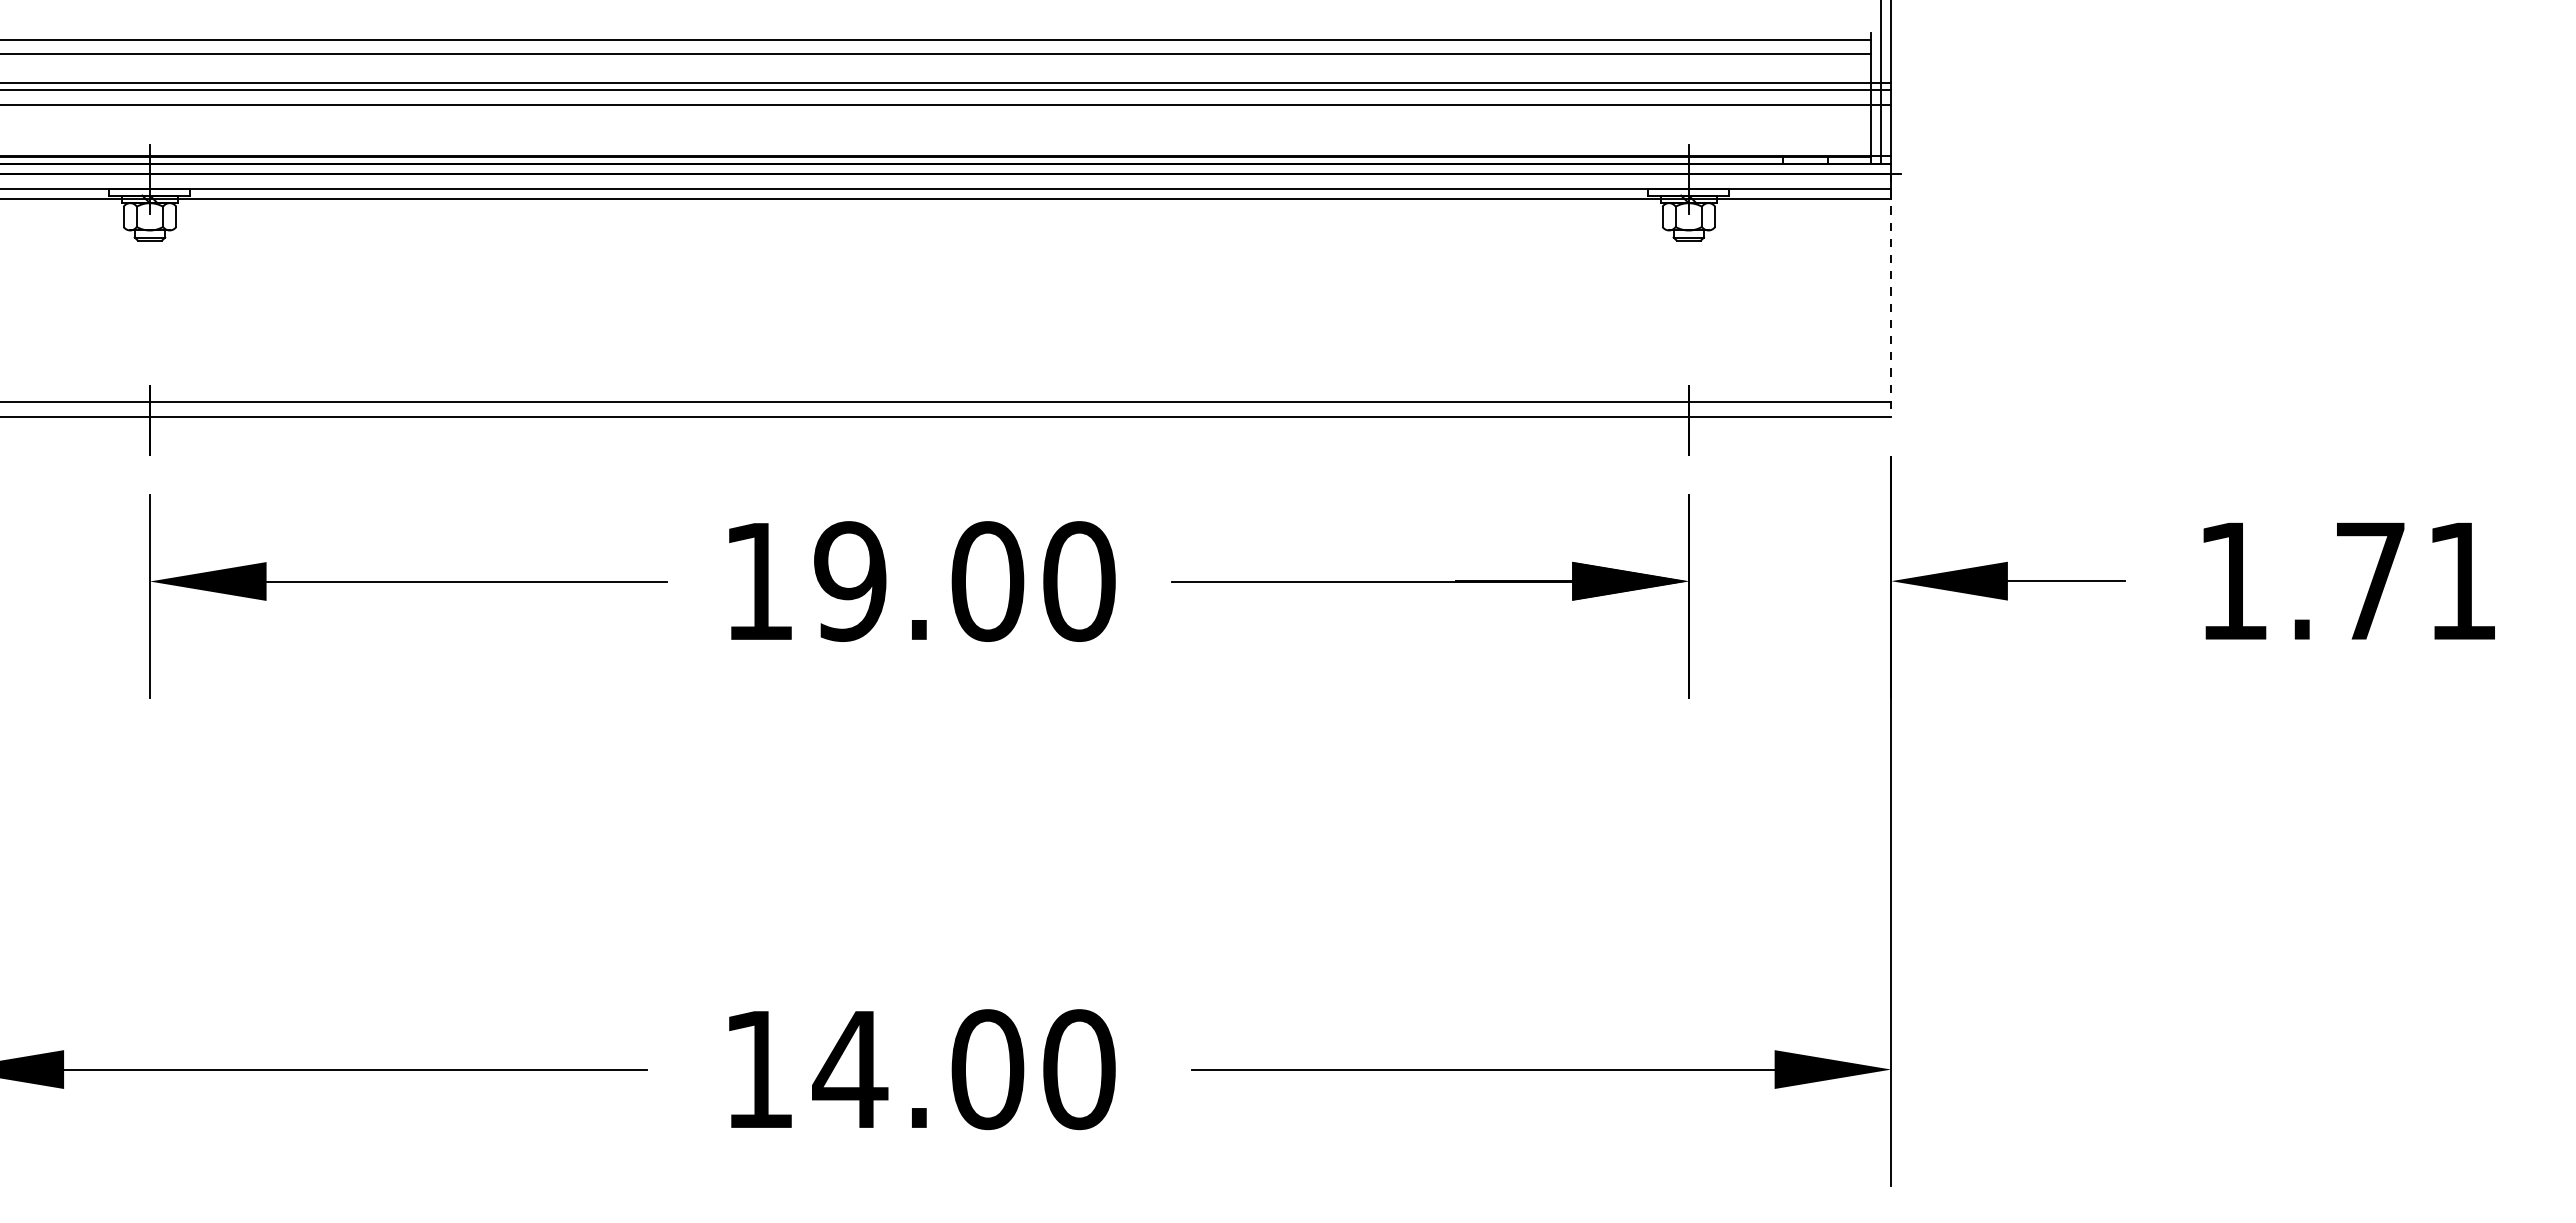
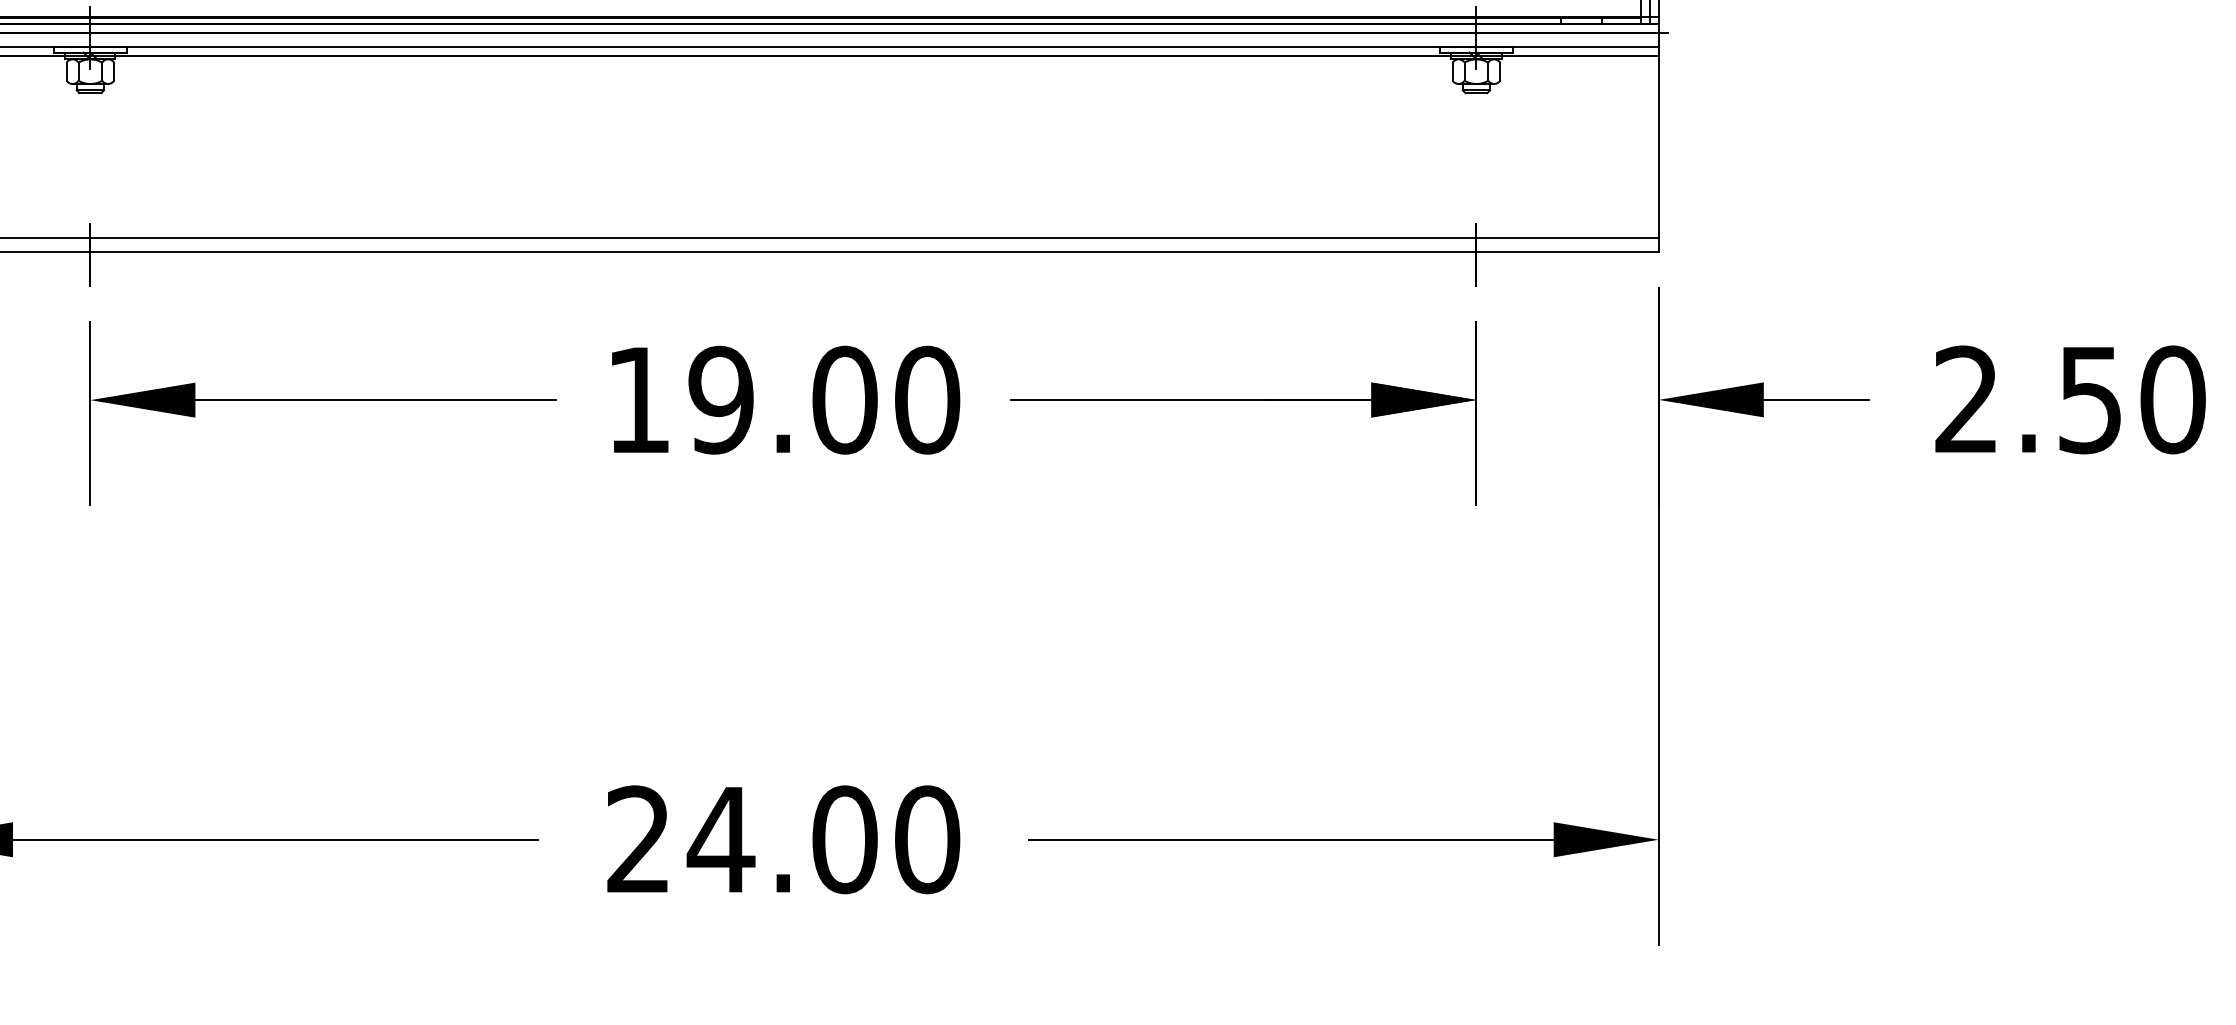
line: (1891, 296) -> (1658, 143), dashed -> solid
text: (2348, 580) -> (2070, 399), 1.71 -> 2.50
text: (757, 1068) -> (637, 838), 14.00 -> 24.00

